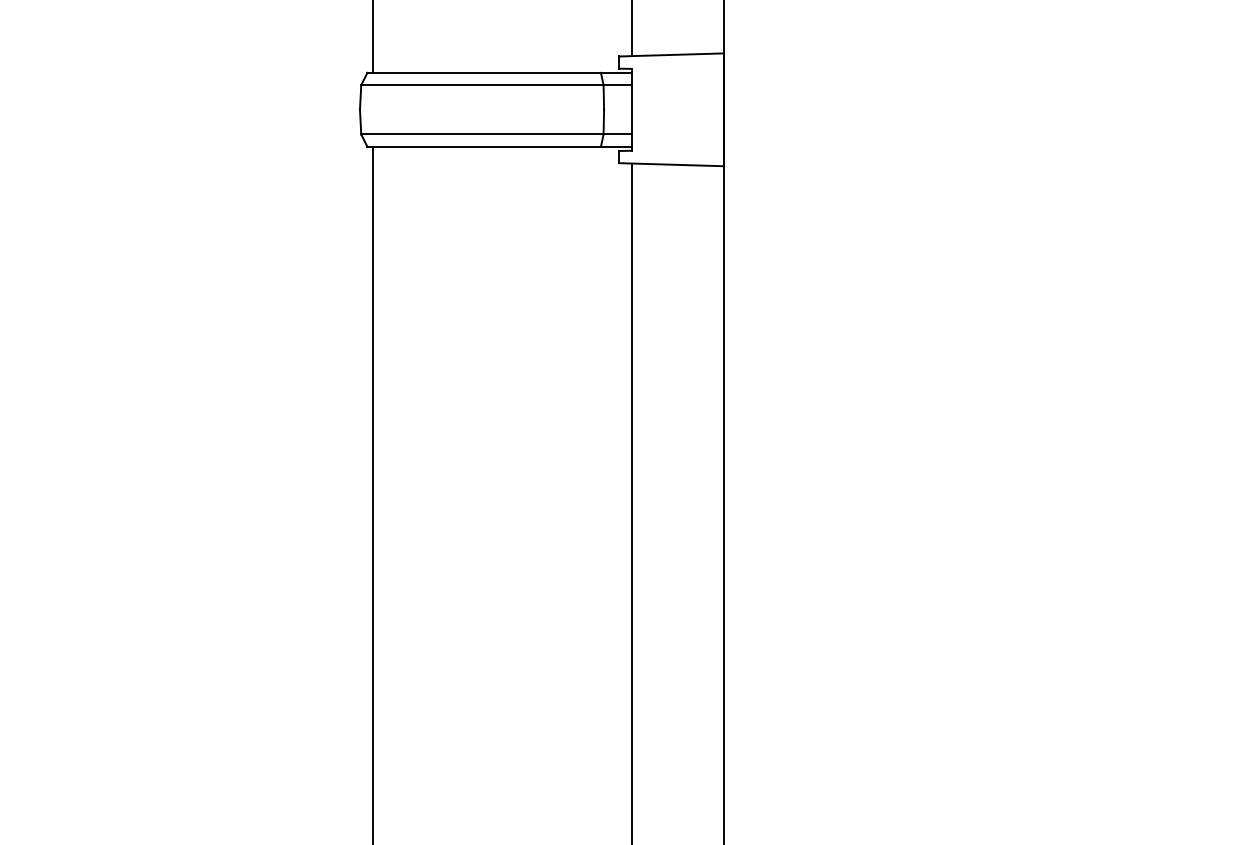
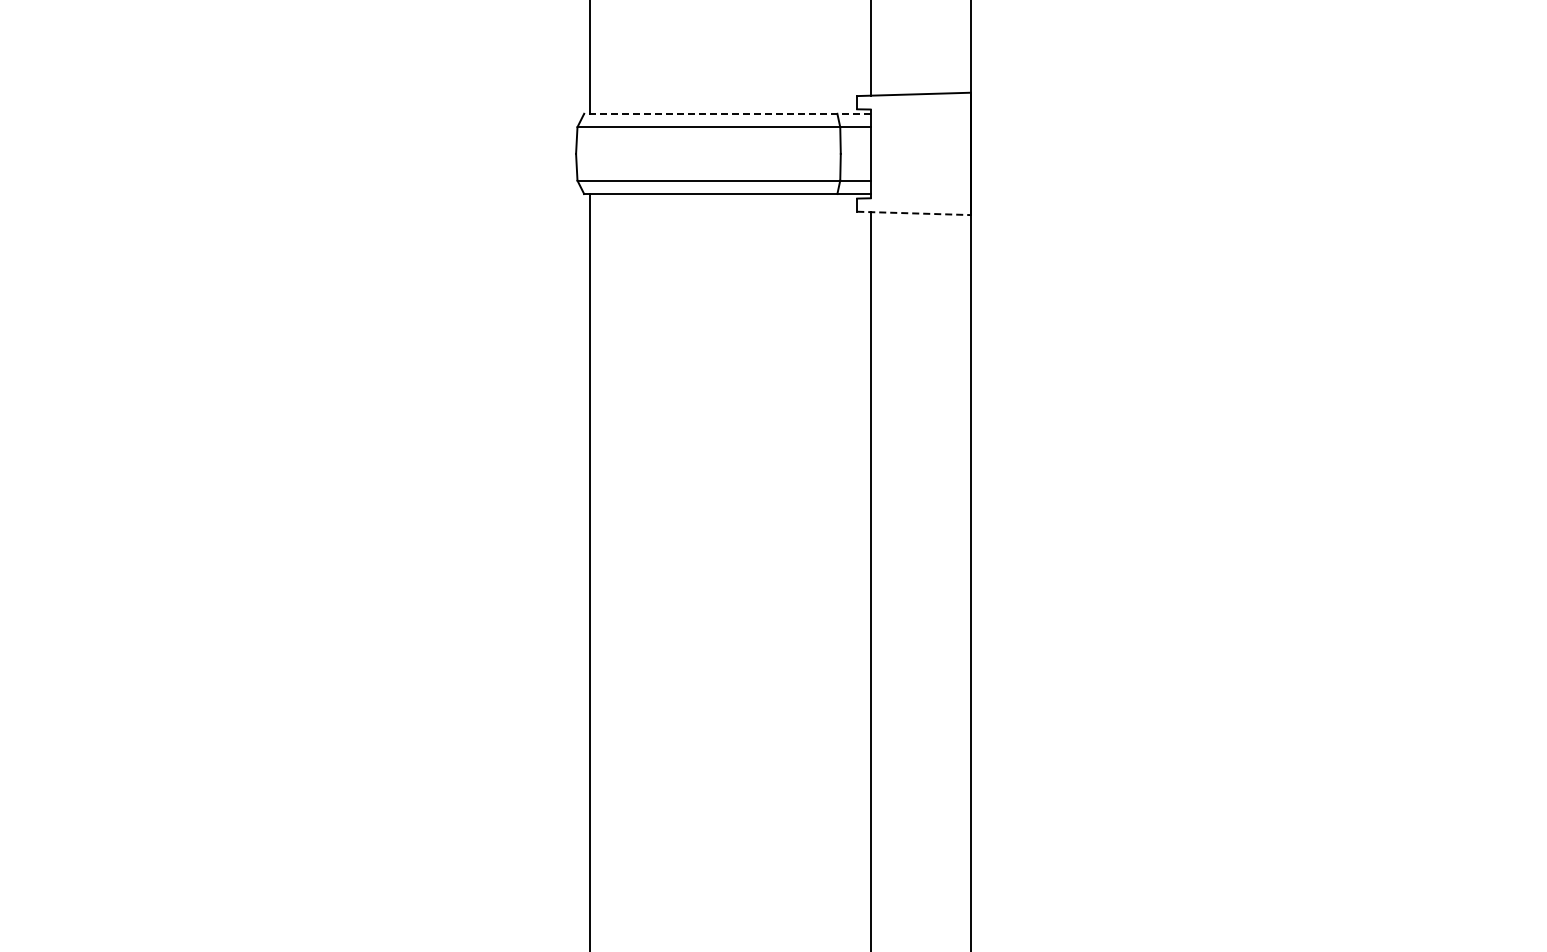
line: (498, 72) -> (726, 113), solid -> dashed
line: (672, 164) -> (914, 213), solid -> dashed

